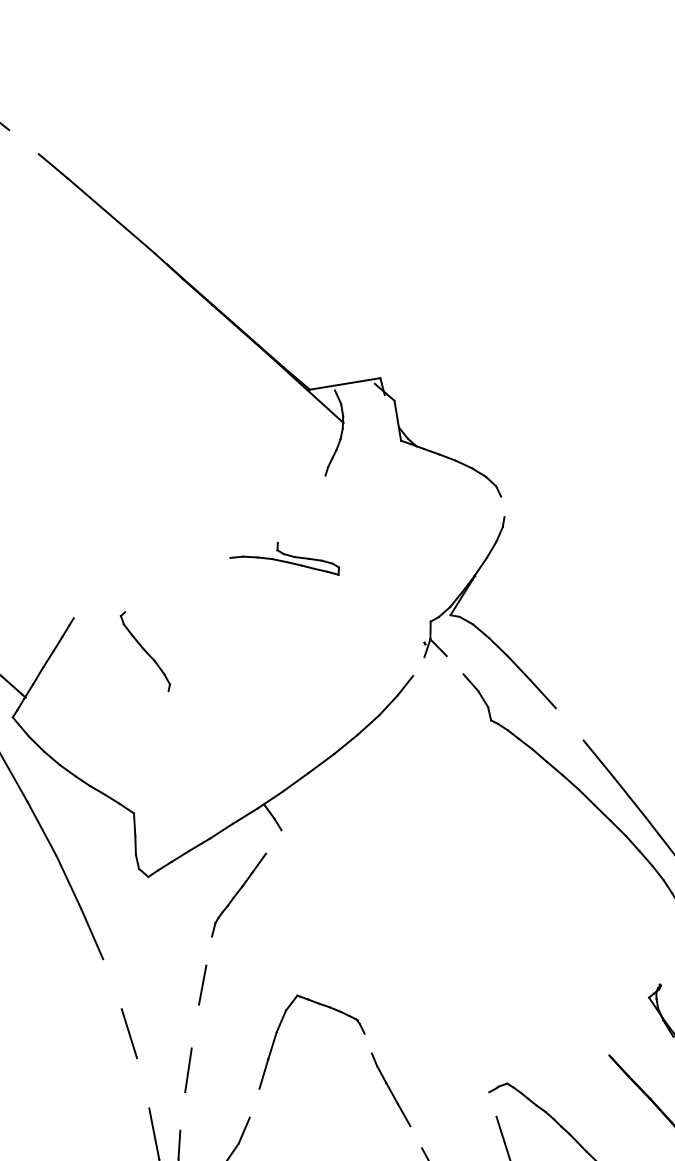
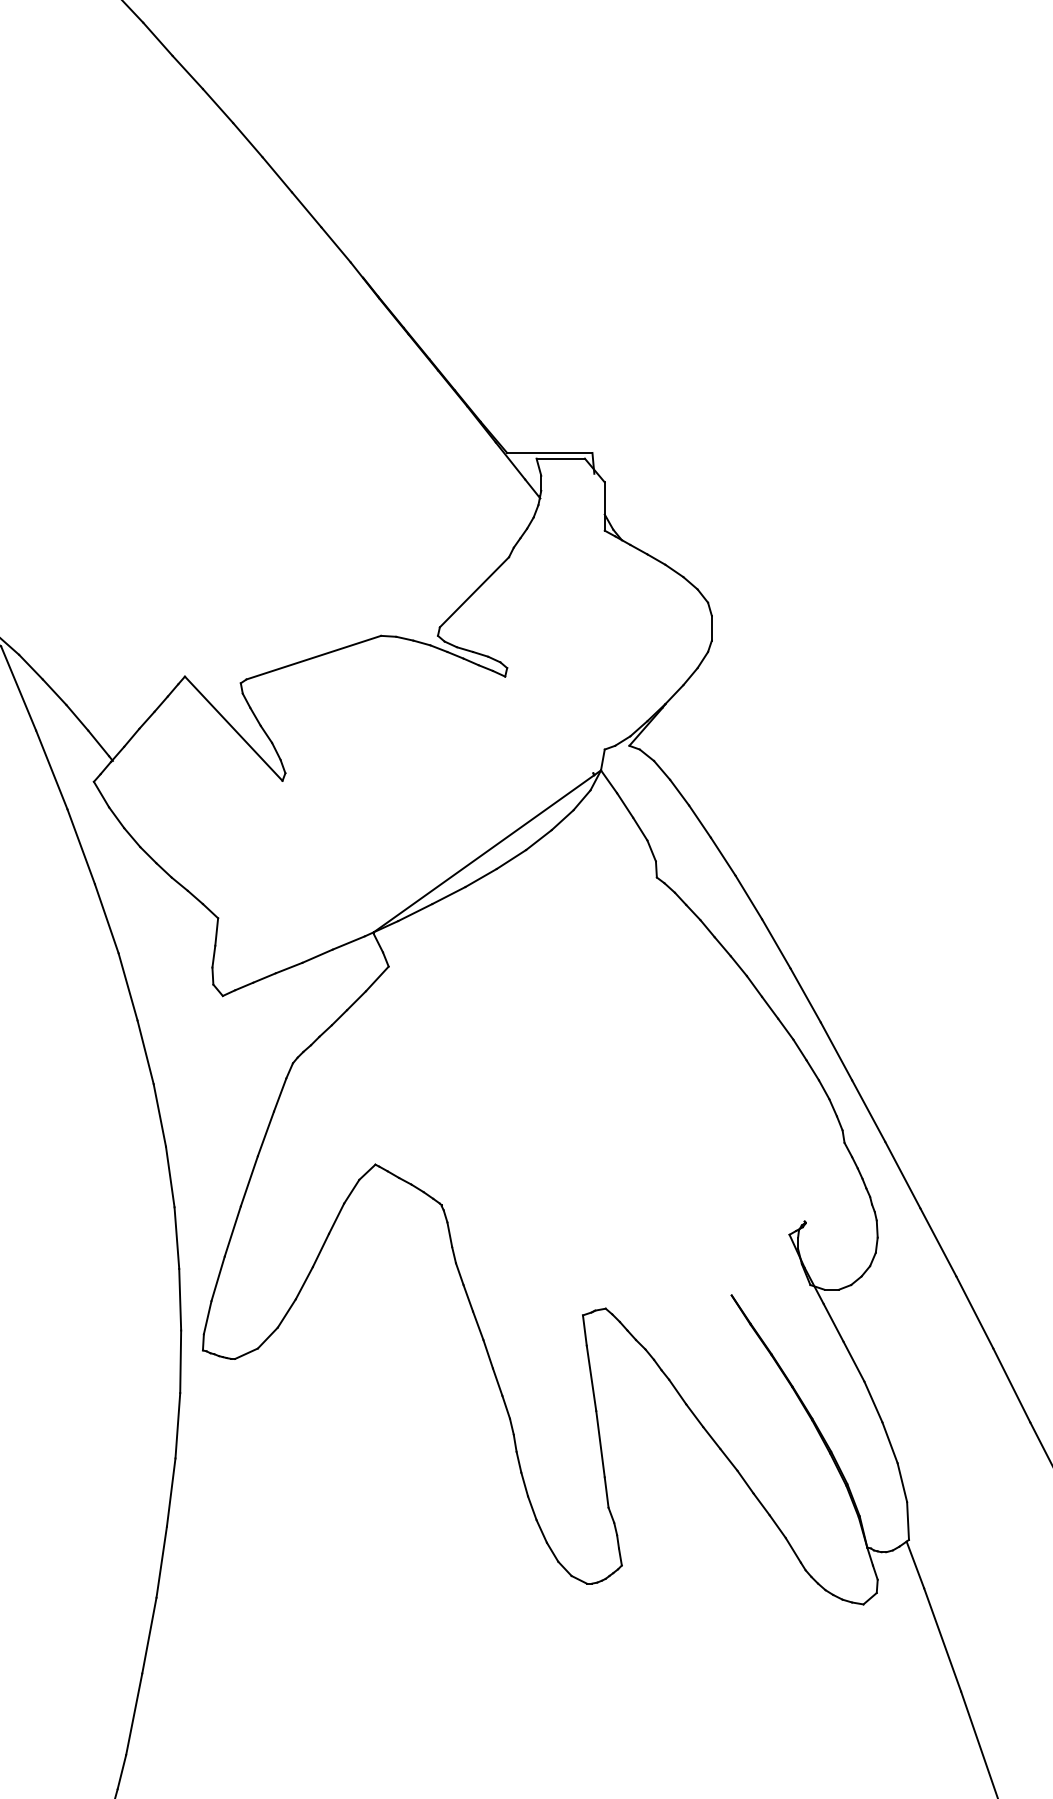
line: (23, 142) -> (217, 106), added
line: (354, 387) -> (560, 458), added
line: (502, 506) -> (711, 627), added
line: (301, 509) -> (474, 592), added
line: (177, 584) -> (313, 657), added
line: (120, 654) -> (233, 728), added
line: (455, 665) -> (625, 805), added
line: (418, 666) -> (581, 800), added
line: (347, 721) -> (487, 851), added
line: (569, 724) -> (748, 897), added
line: (273, 841) -> (376, 978), added
line: (209, 950) -> (280, 1094), added
line: (112, 984) -> (159, 1115), added
line: (194, 1026) -> (248, 1181), added
line: (367, 1043) -> (449, 1234), added
line: (142, 1082) -> (176, 1237), added
line: (253, 1103) -> (303, 1283), added
line: (492, 1104) -> (584, 1330), added
line: (182, 1111) -> (217, 1278), added
line: (415, 1137) -> (487, 1354), added

